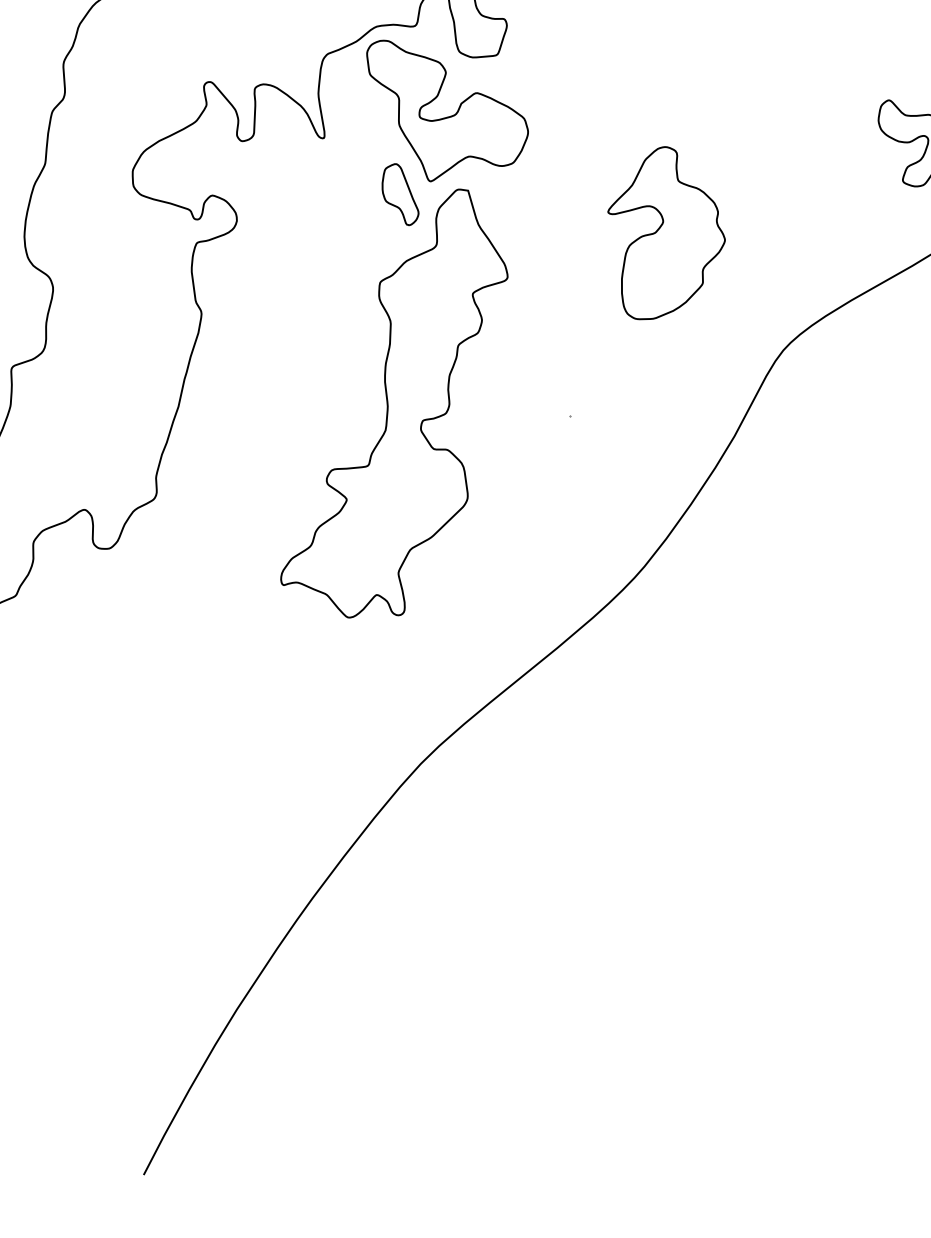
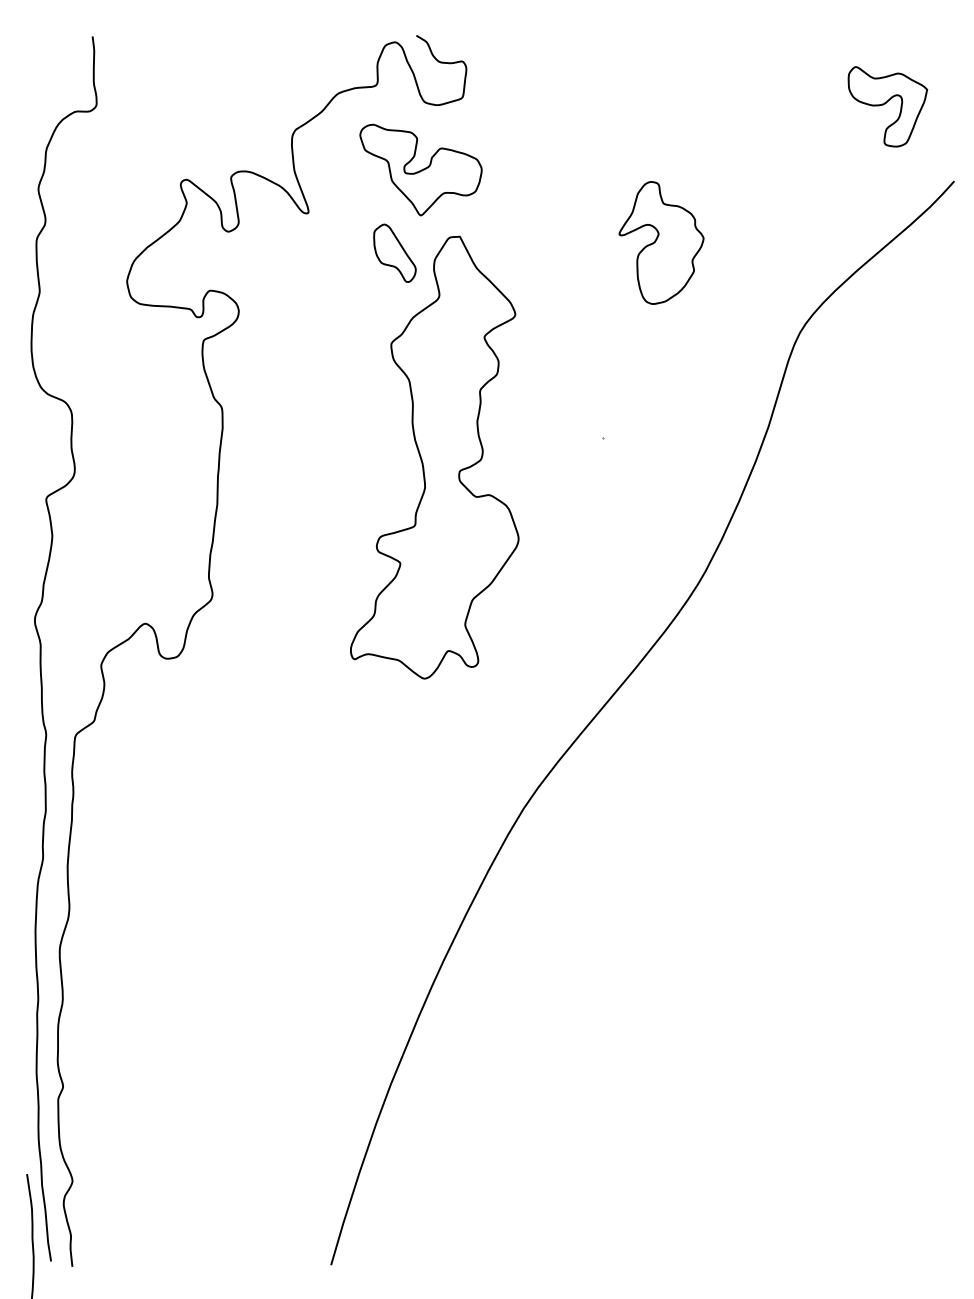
part: (442, 117) -> (420, 169), size x0.7
part: (664, 235) -> (661, 242), size x0.7

